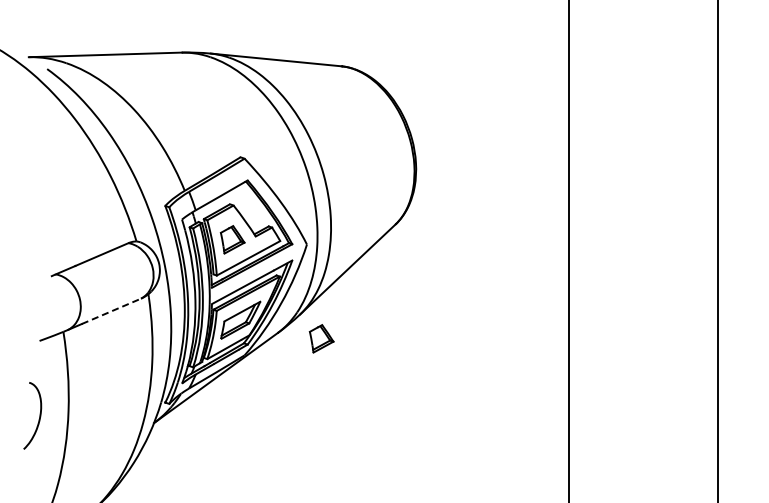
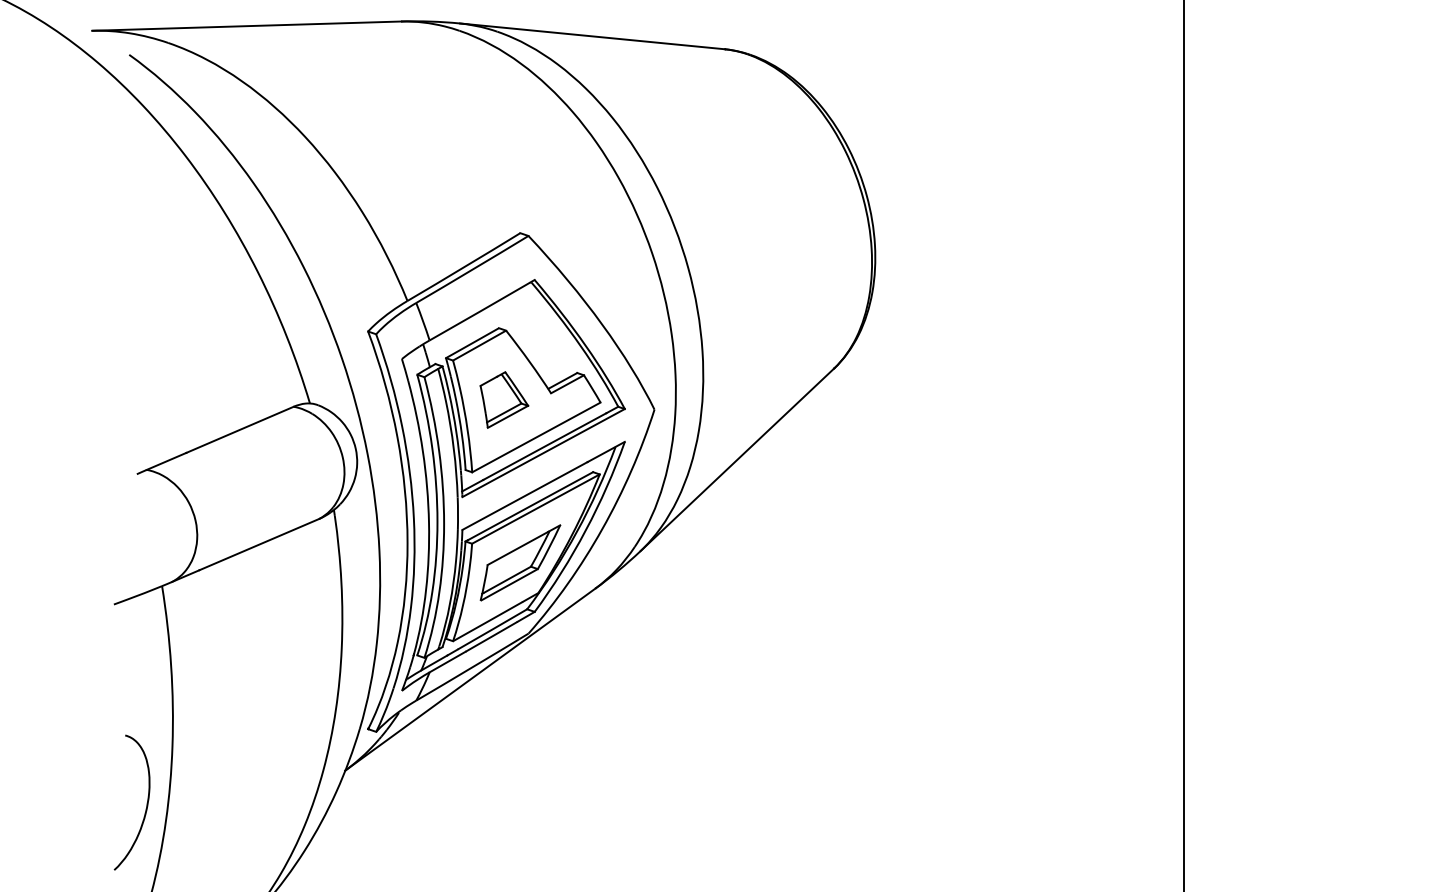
line: (111, 311) -> (259, 544), dashed -> solid
part: (321, 338) -> (683, 599), removed
curve: (39, 415) -> (146, 801), moved

